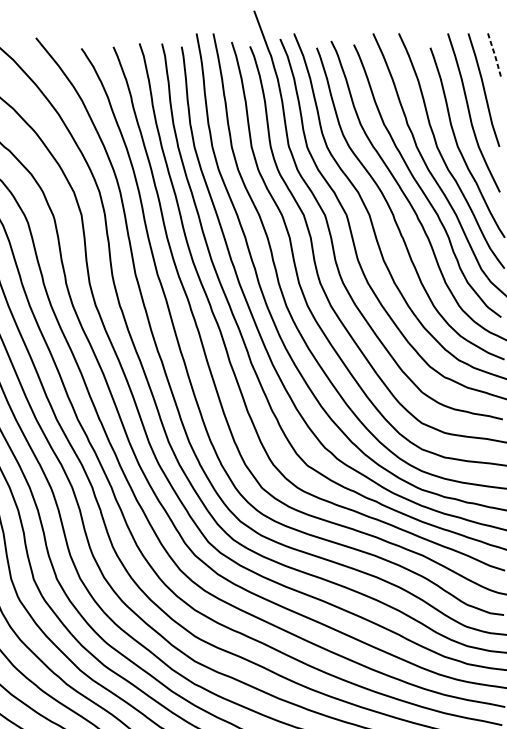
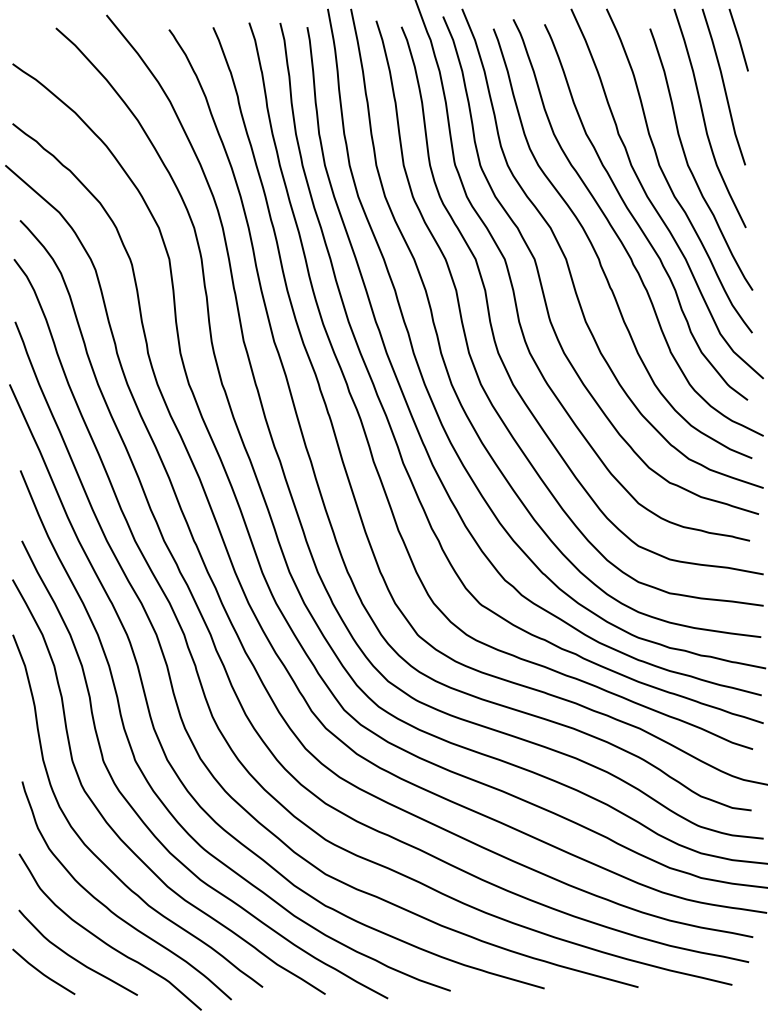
line: (495, 56) -> (739, 40), dashed -> solid

